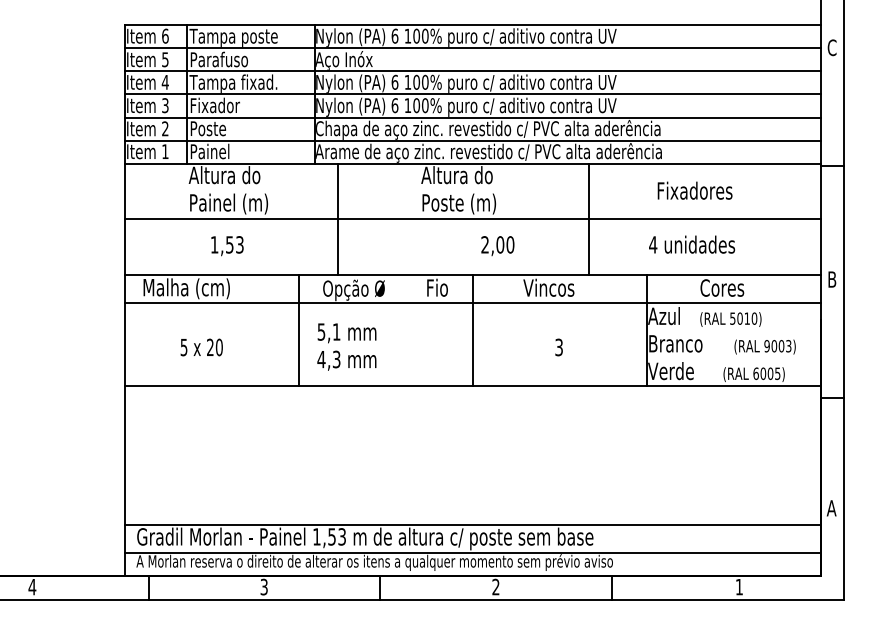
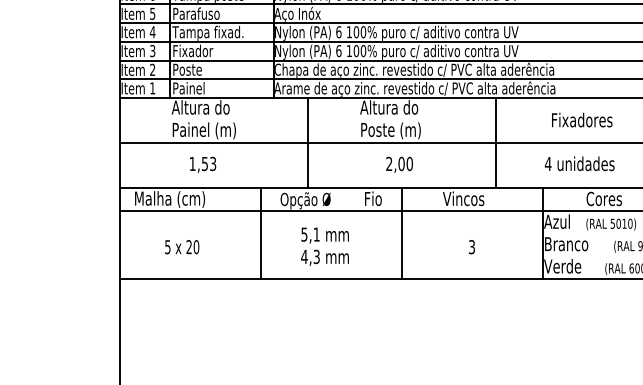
line: (338, 219) -> (308, 143), moved
text: (497, 245) -> (399, 164), moved
text: (346, 346) -> (324, 246), moved

